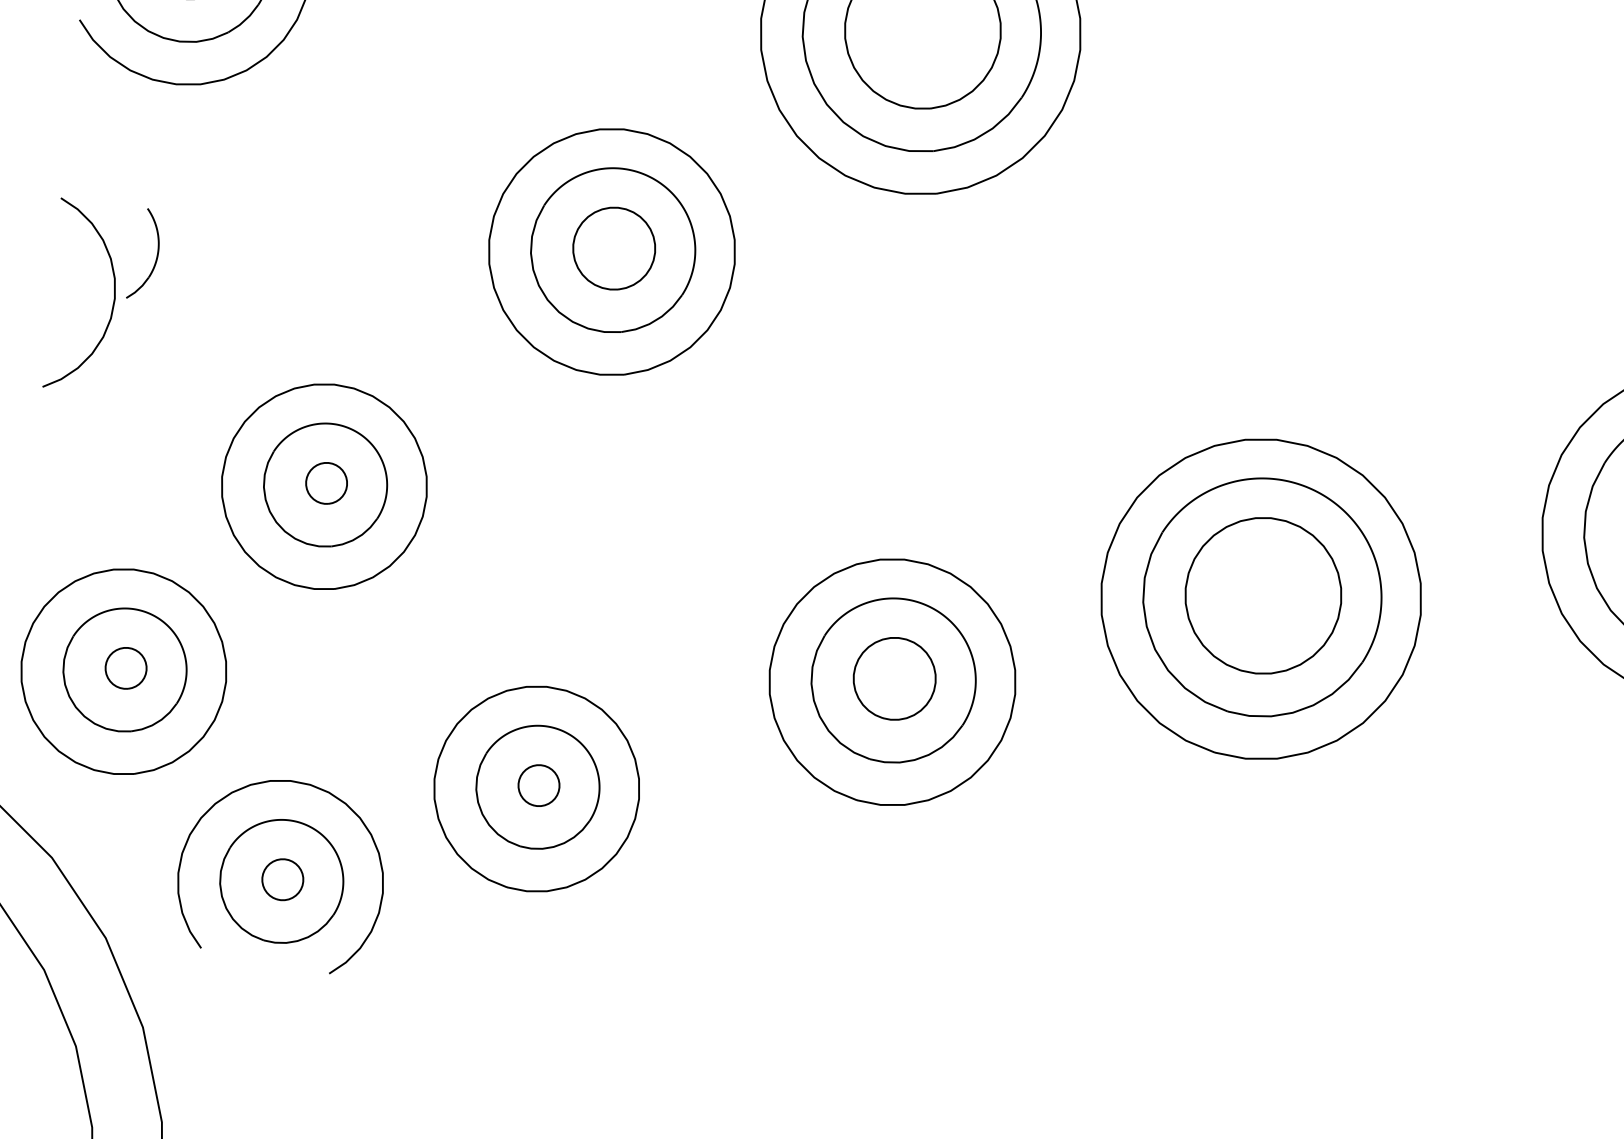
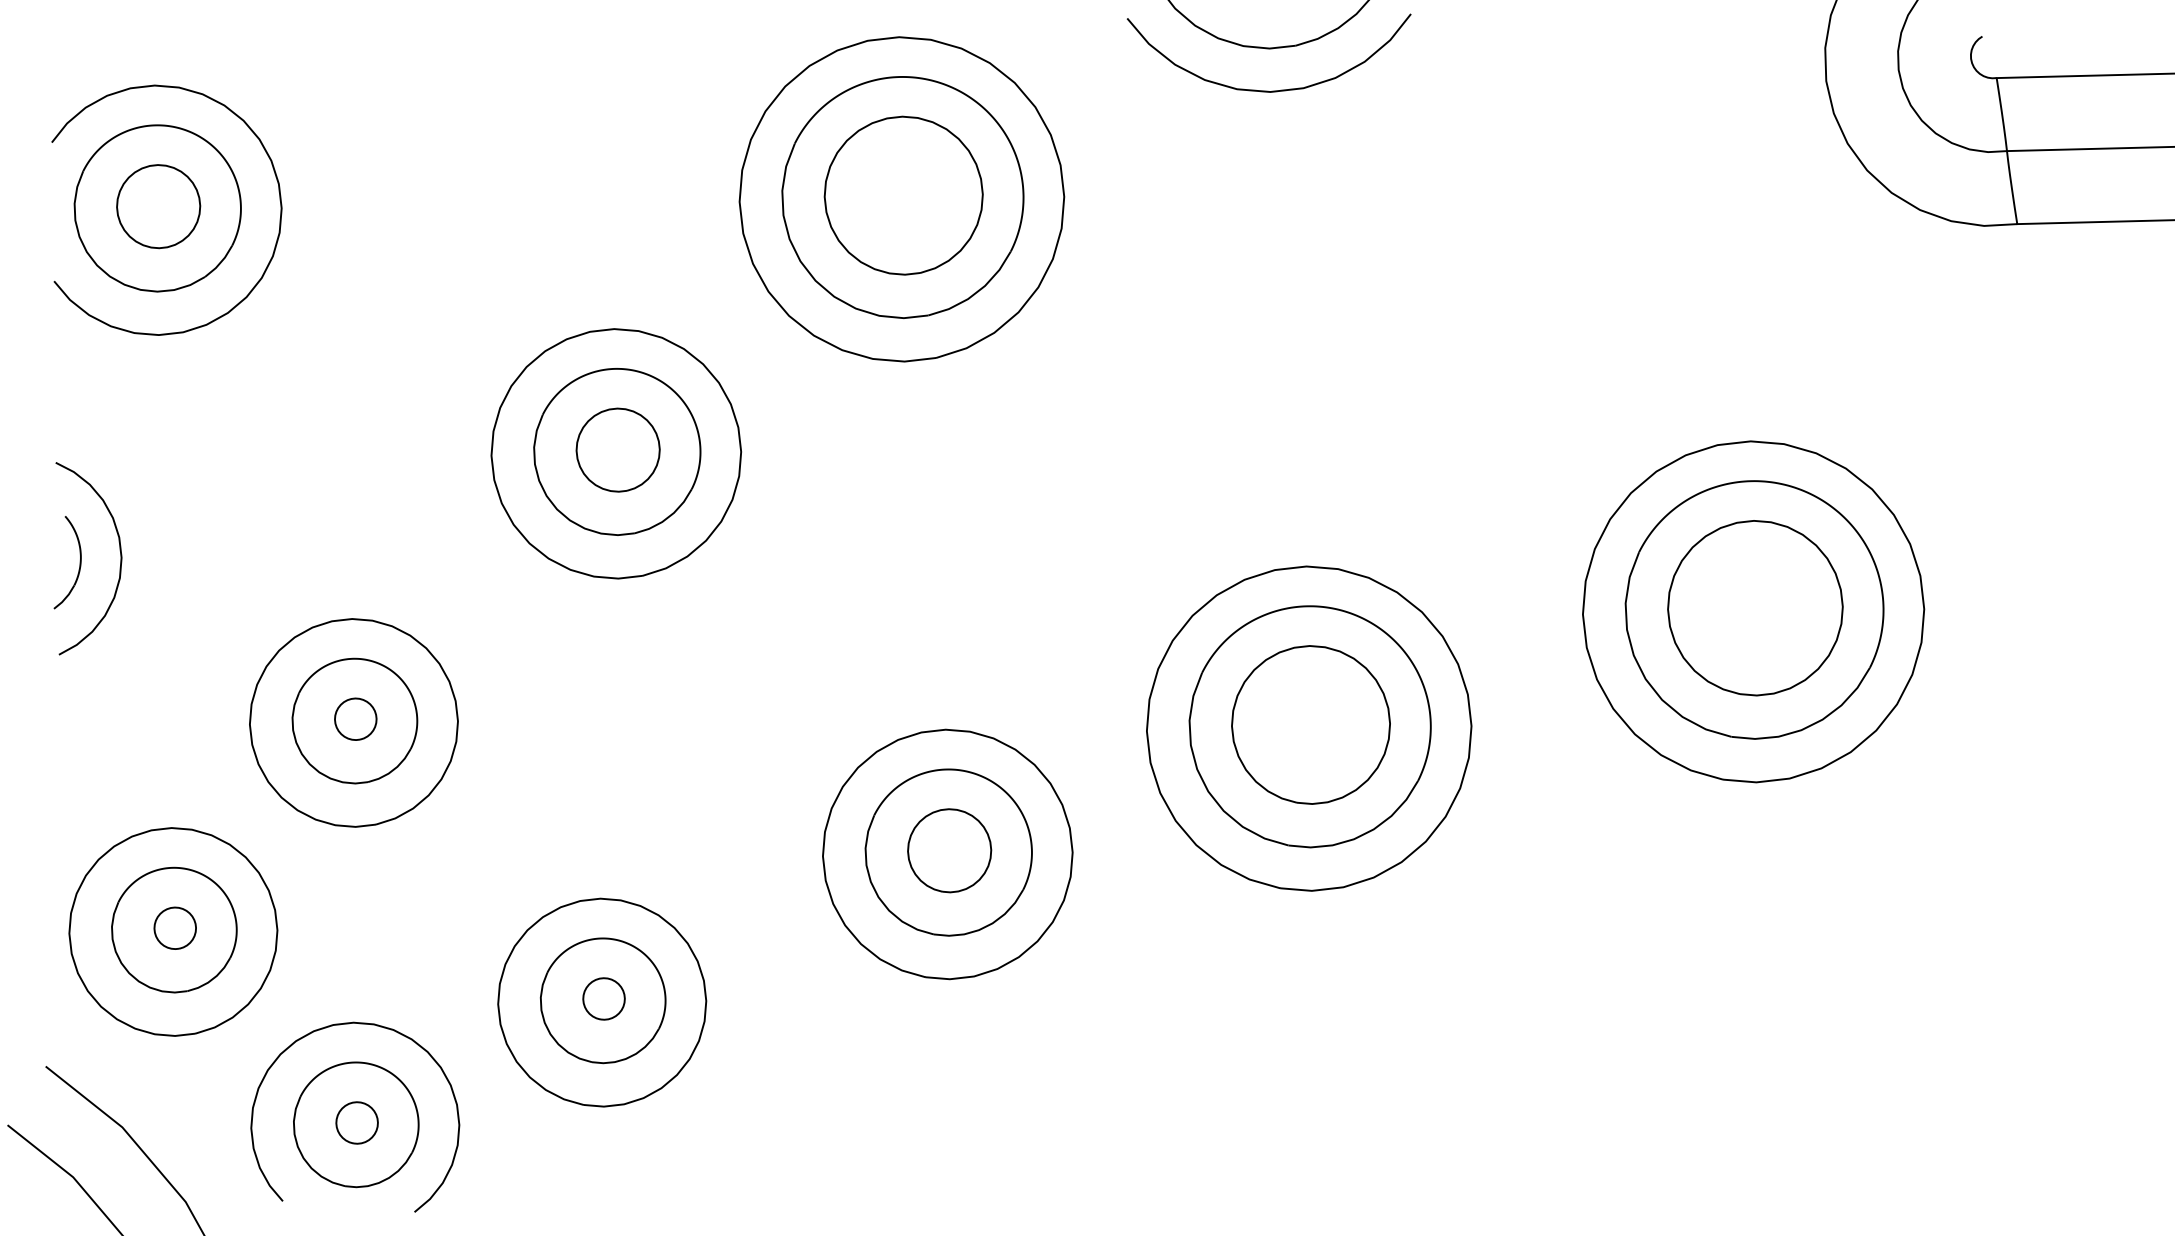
part: (156, 255) -> (79, 562), moved

